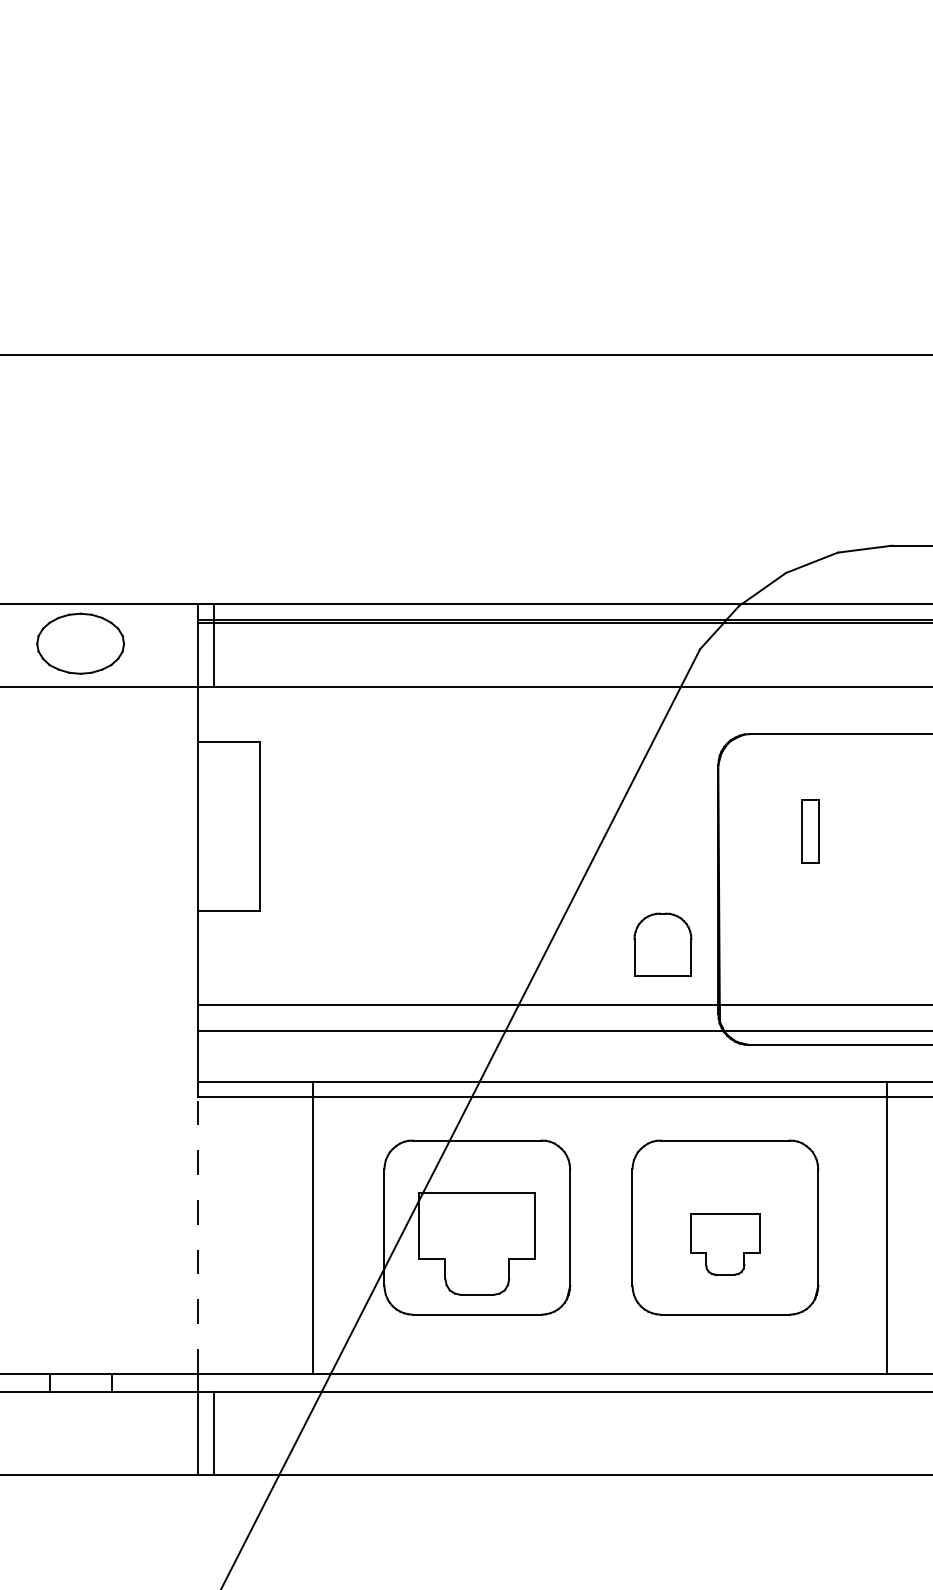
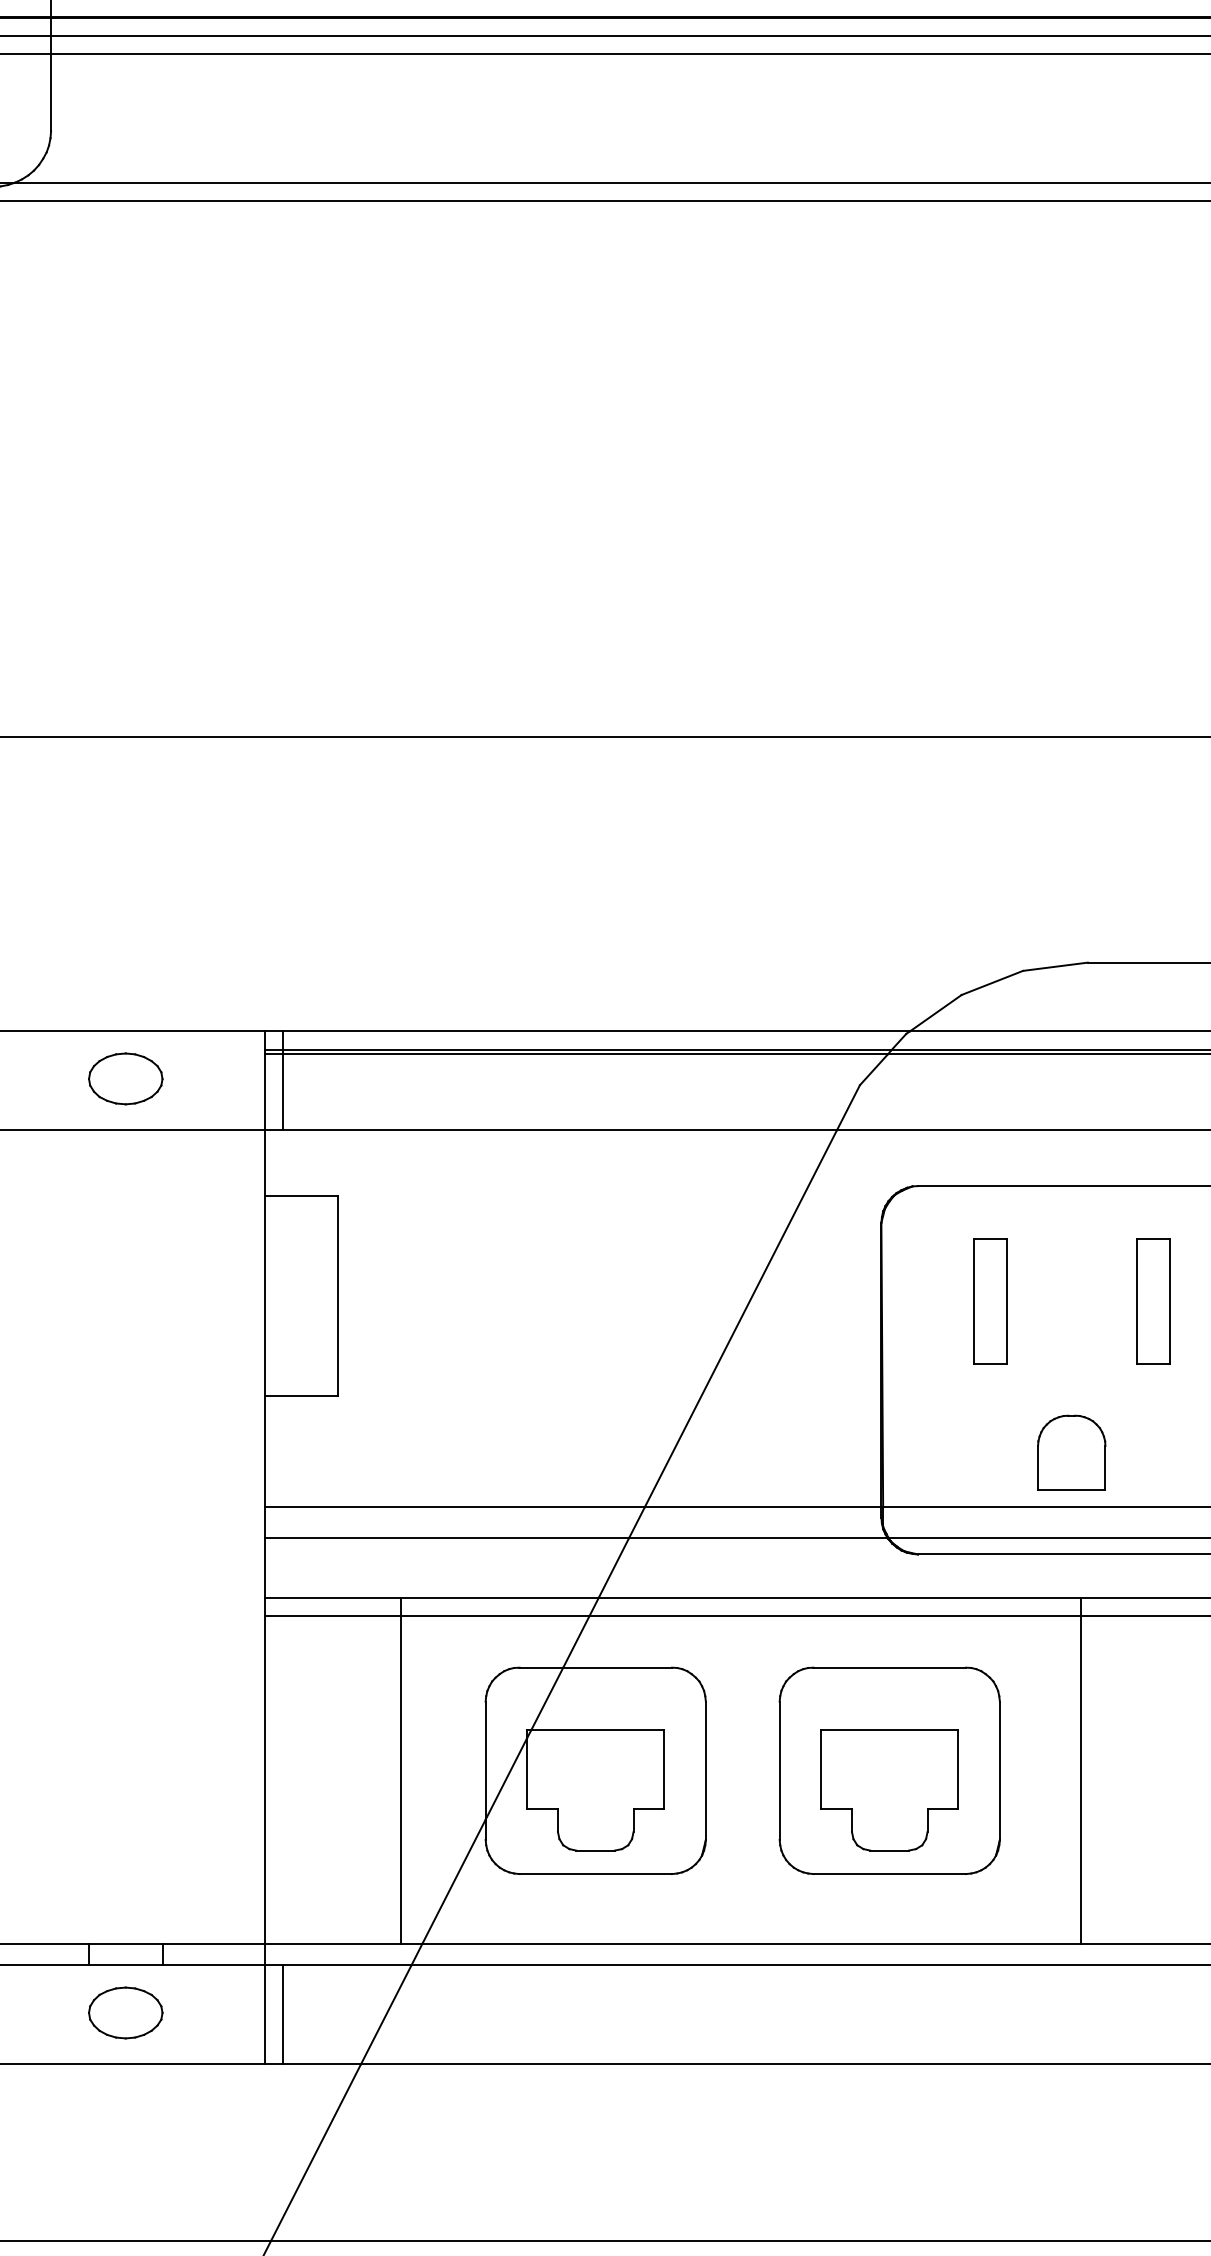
part: (80, 643) -> (125, 1078), size x0.71
part: (810, 831) -> (990, 1301), size x1.67
part: (662, 944) -> (1071, 1452), moved
line: (197, 1235) -> (264, 1780), dashed -> solid
part: (725, 1244) -> (889, 1790), size x1.67
part: (80, 1431) -> (125, 2012), added

